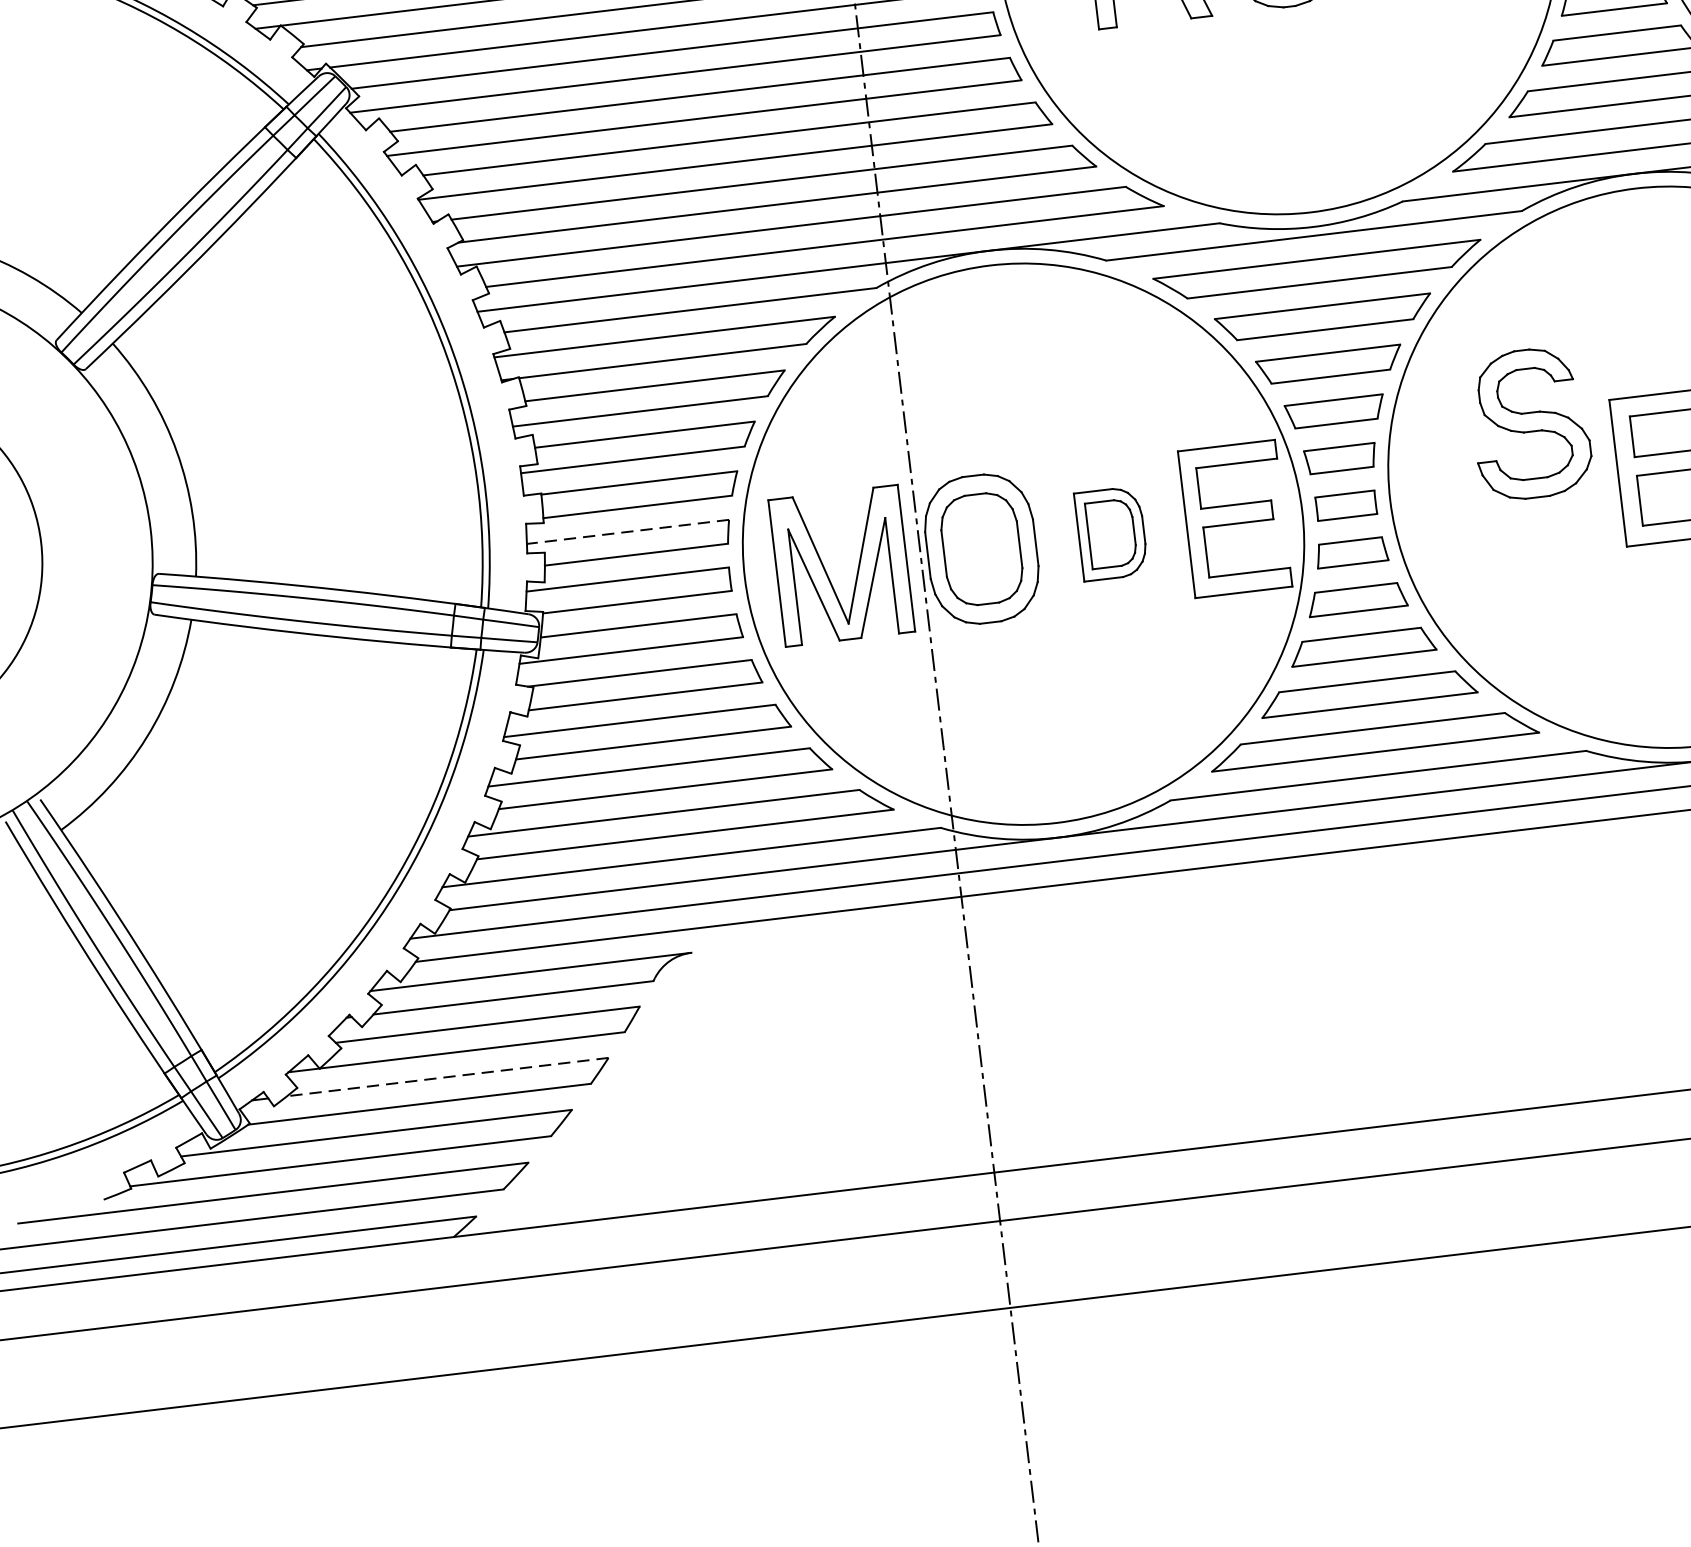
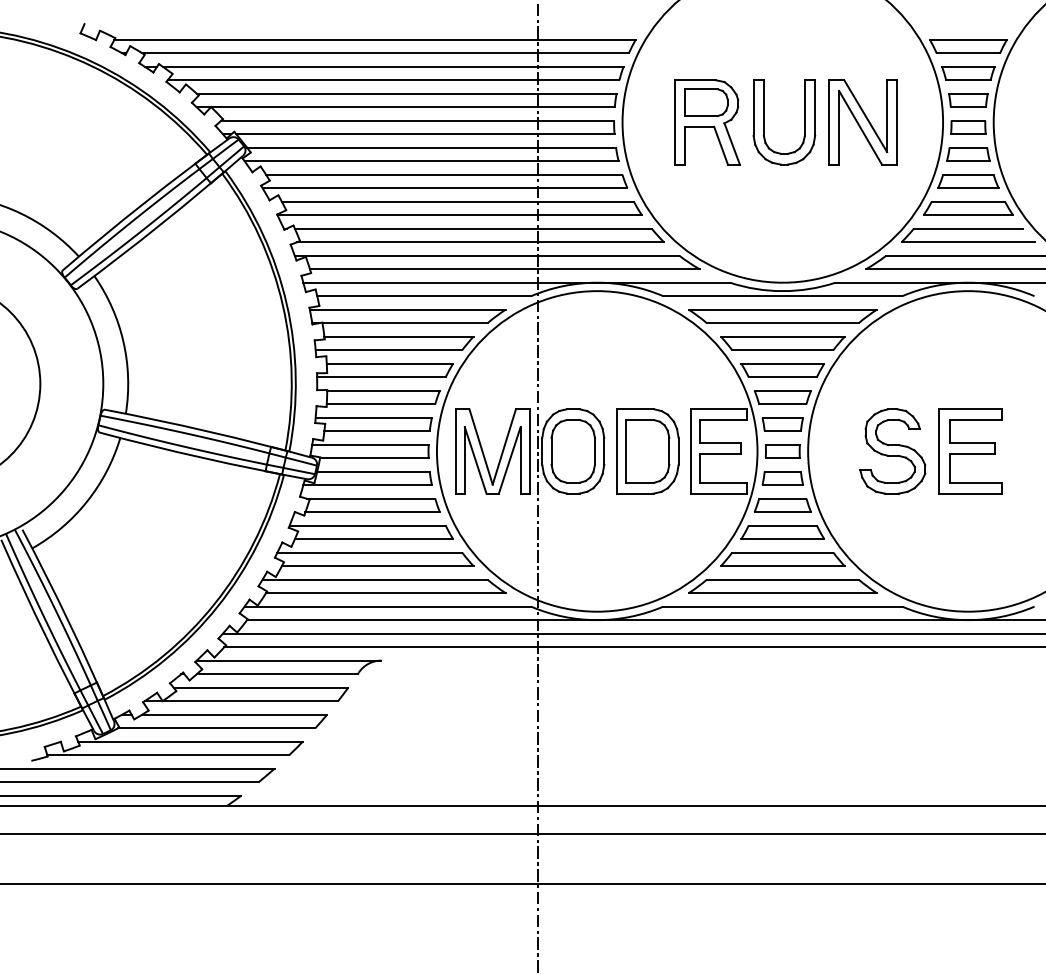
part: (1529, 424) -> (892, 451), moved
line: (627, 531) -> (373, 417), dashed -> solid
part: (1110, 533) -> (647, 451), size x1.67
line: (447, 1076) -> (234, 714), dashed -> solid

